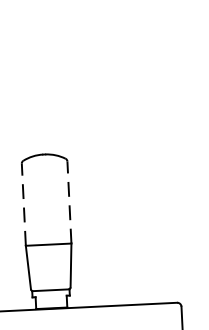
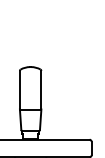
line: (69, 201) -> (41, 89), dashed -> solid
line: (22, 203) -> (19, 89), dashed -> solid

